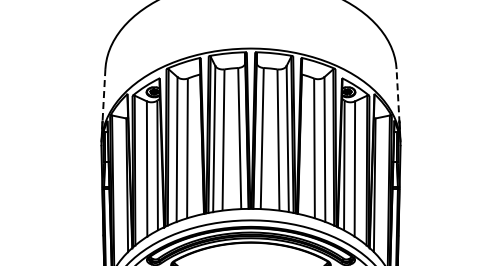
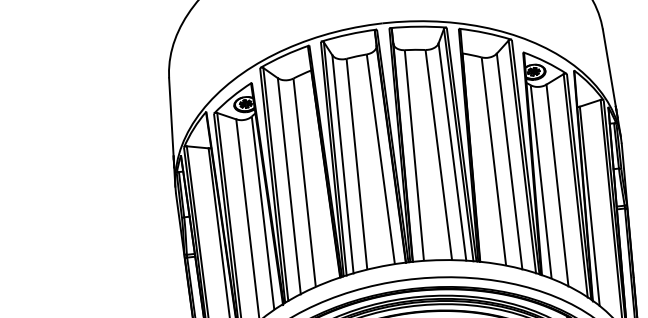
line: (398, 95) -> (610, 68), dashed -> solid
line: (103, 96) -> (170, 119), dashed -> solid

